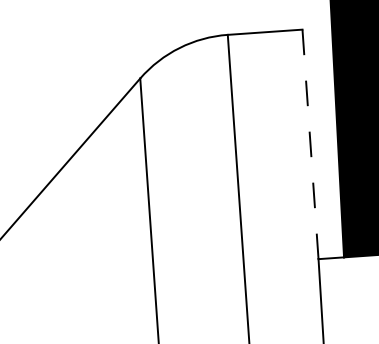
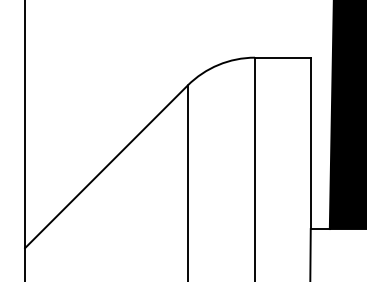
line: (310, 144) -> (310, 143), dashed -> solid

